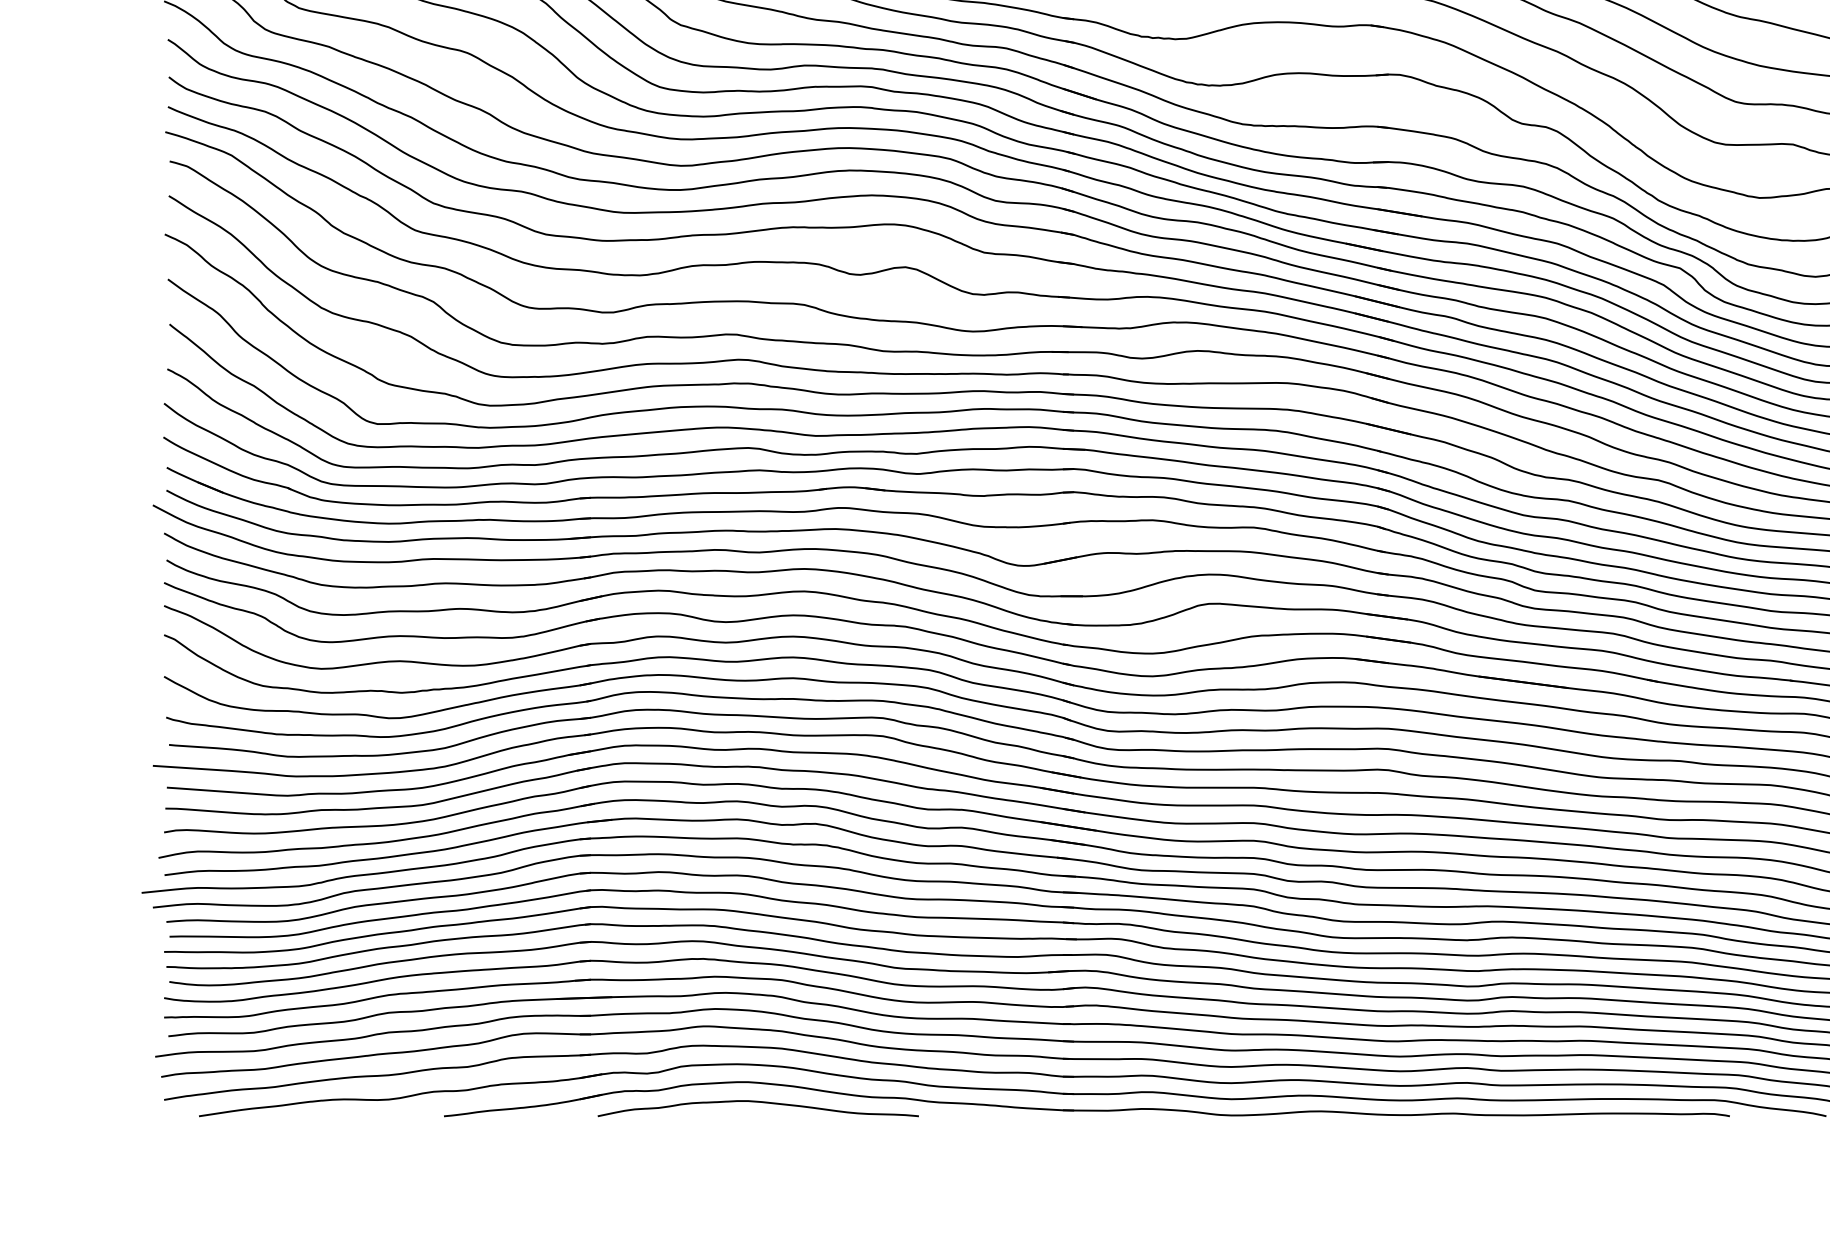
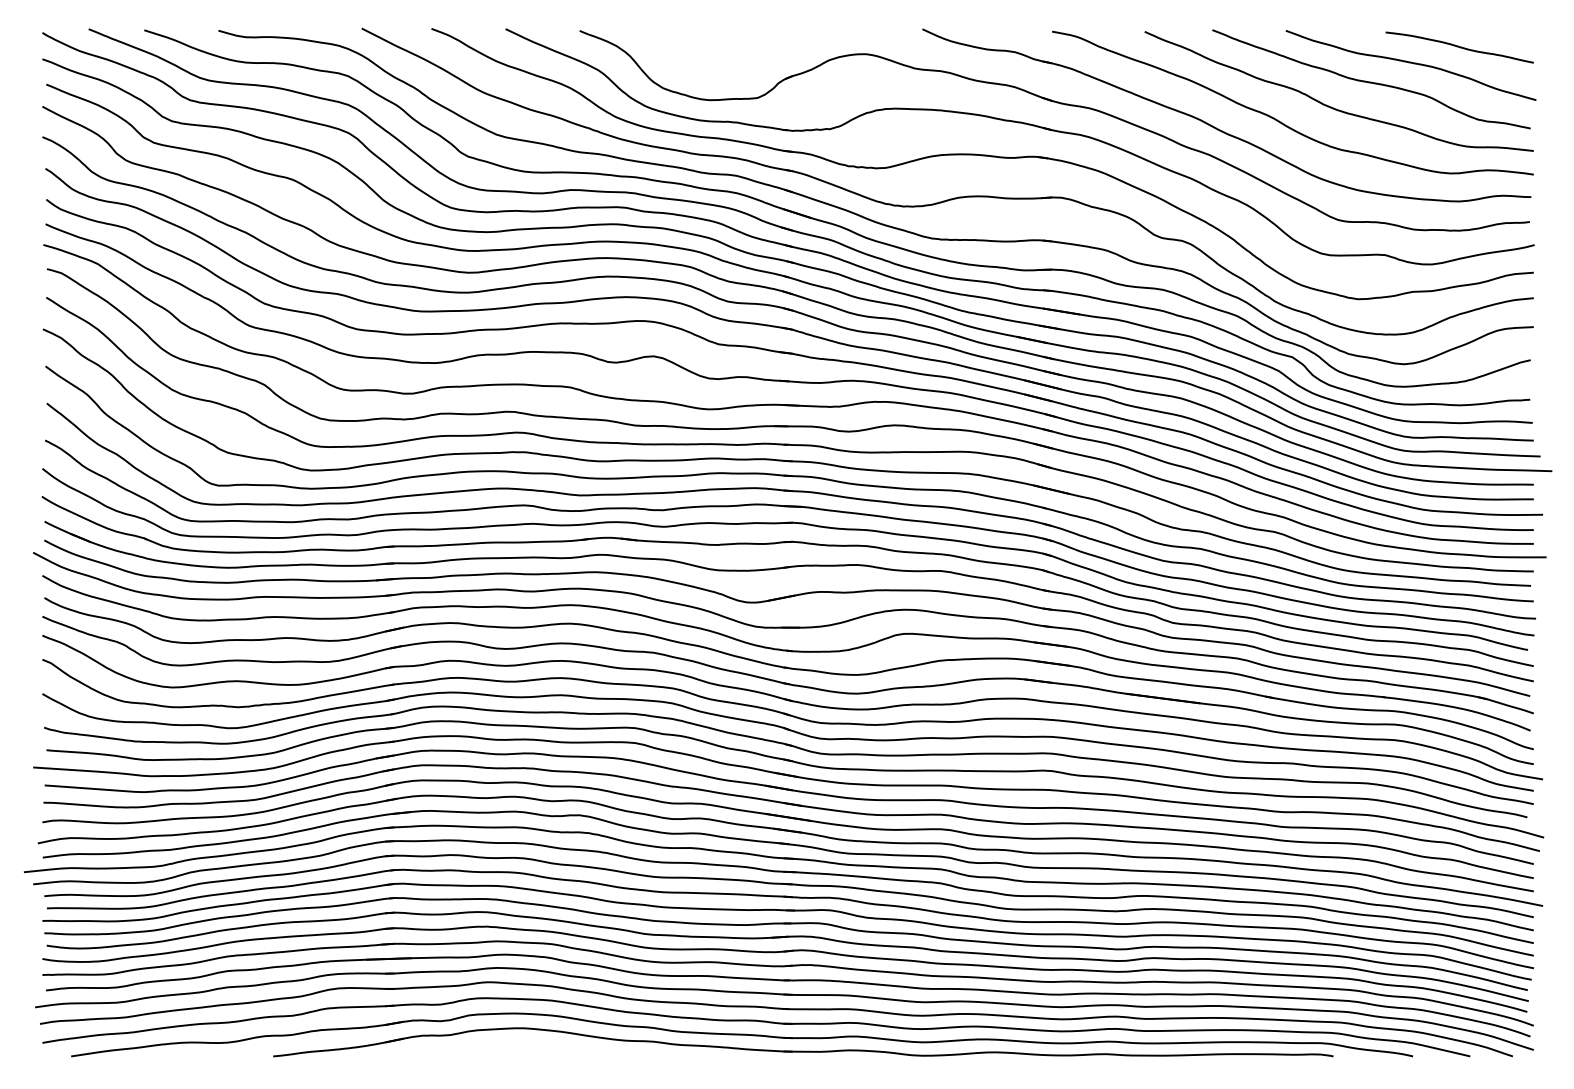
curve: (758, 1103) -> (532, 1045), removed

